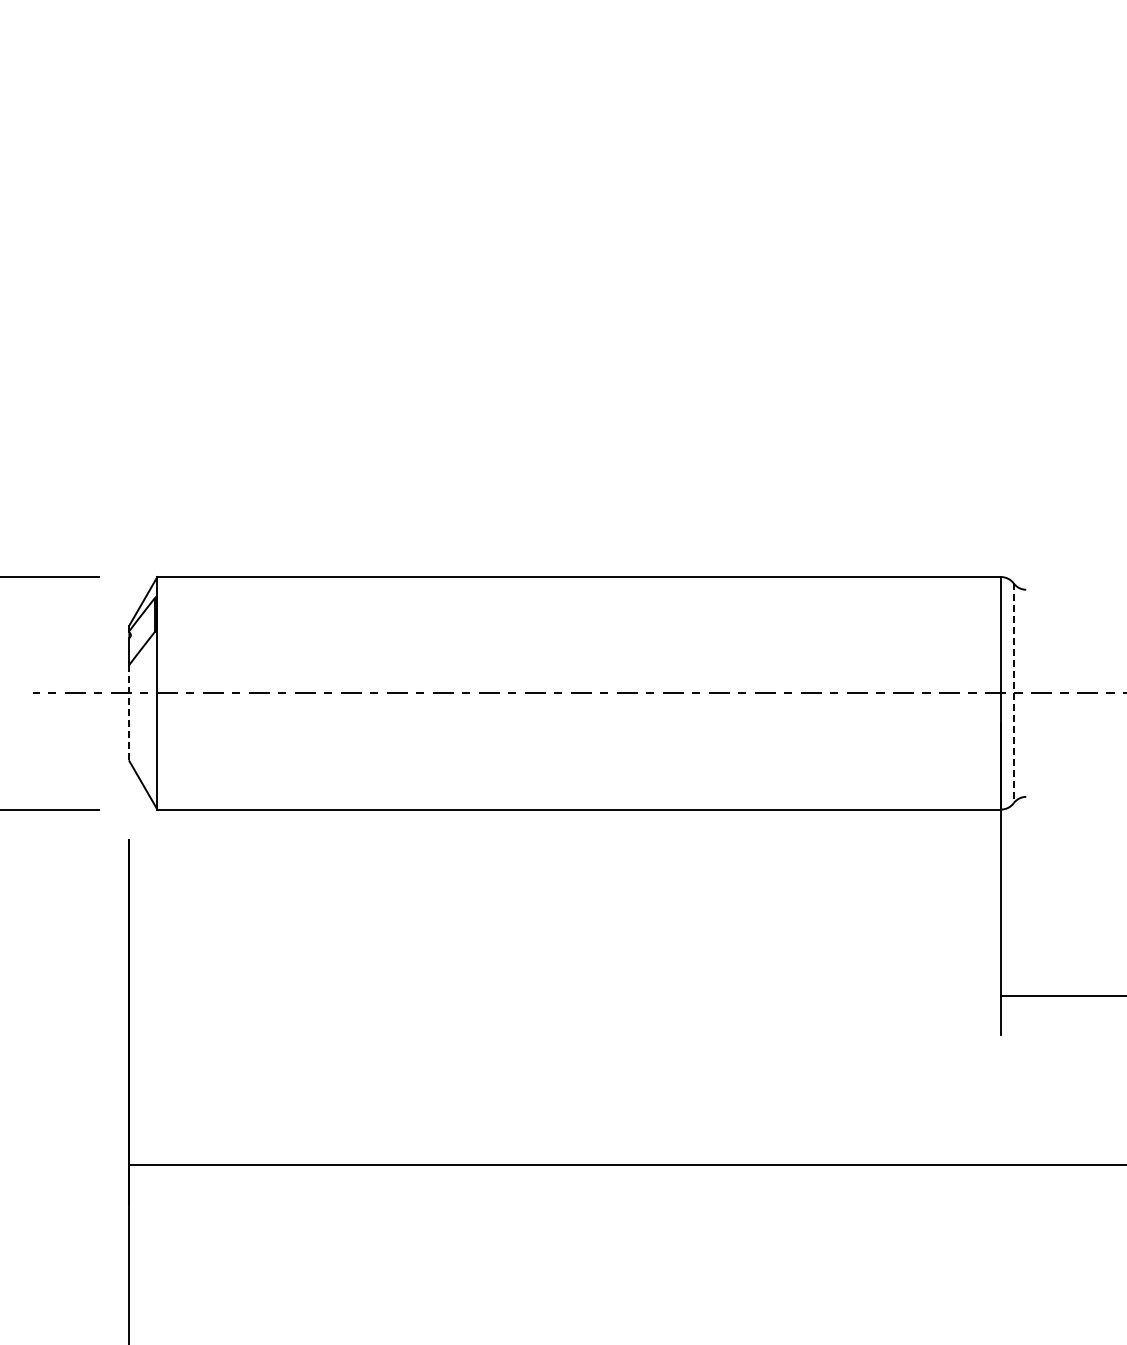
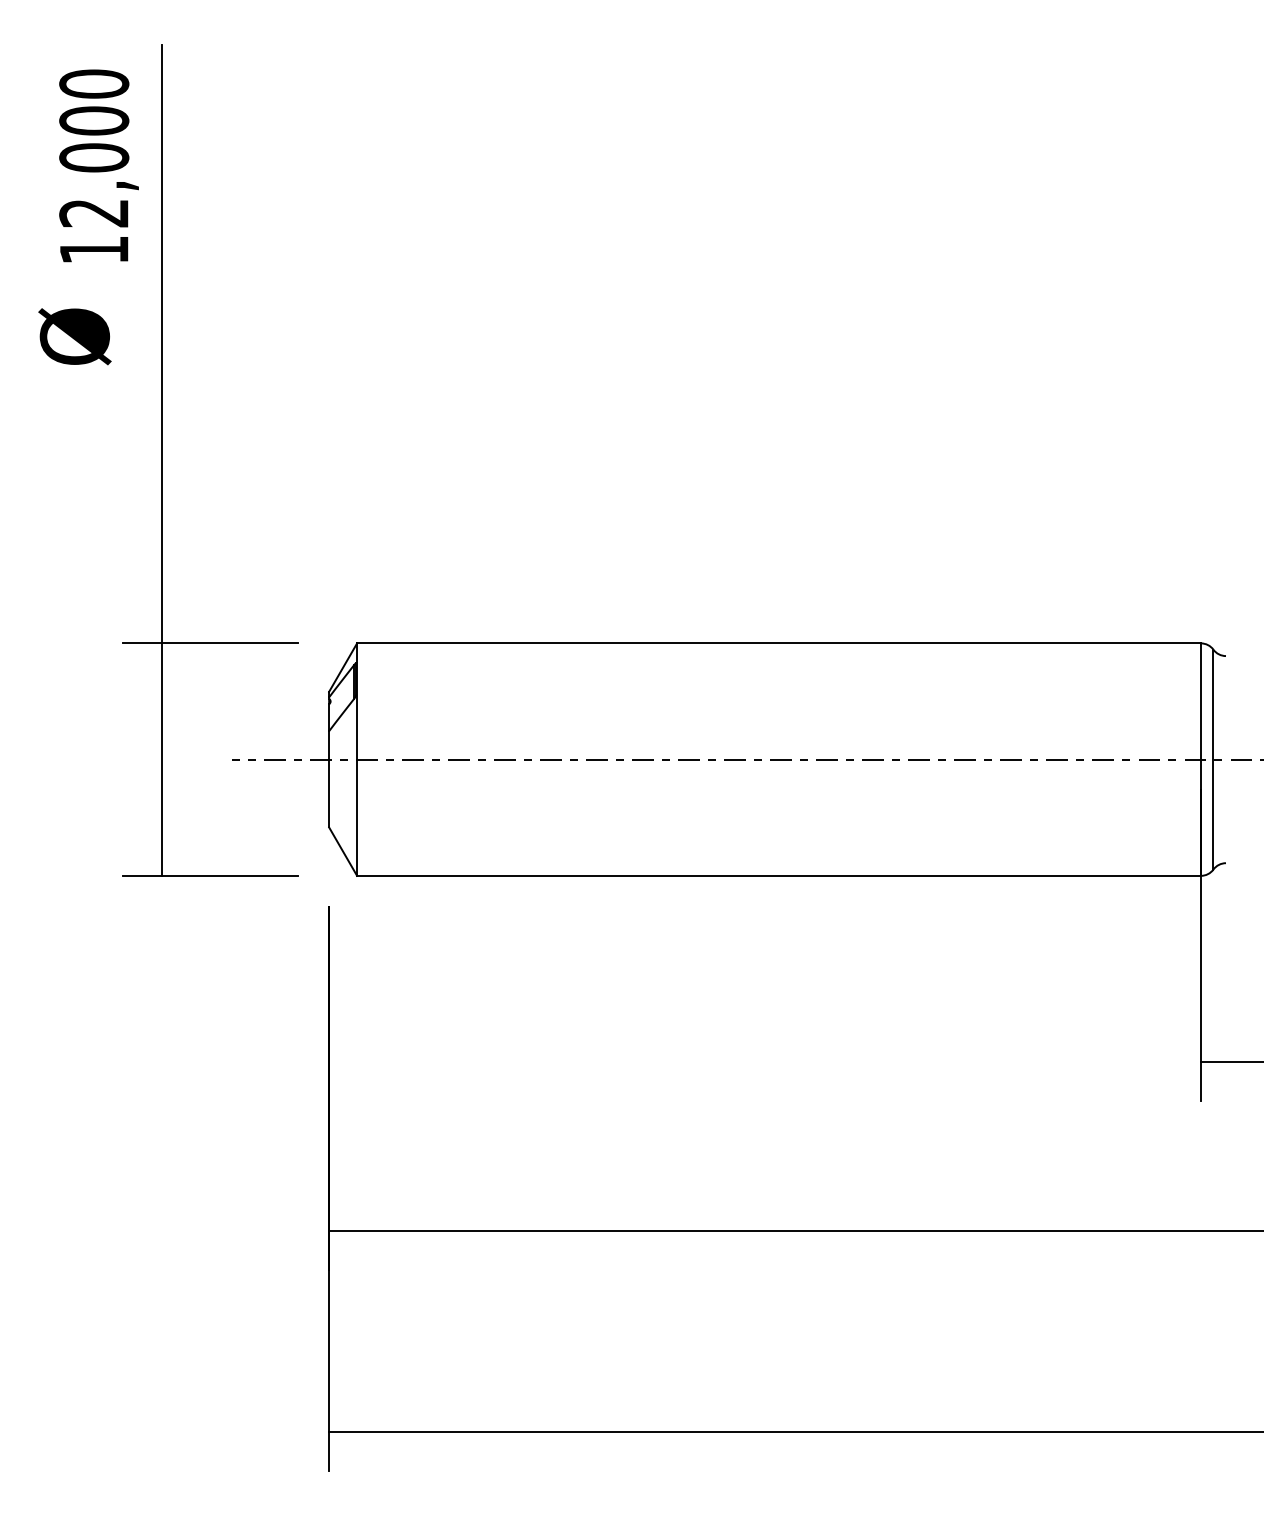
line: (1013, 693) -> (1213, 759), dashed -> solid
line: (129, 713) -> (329, 779), dashed -> solid

